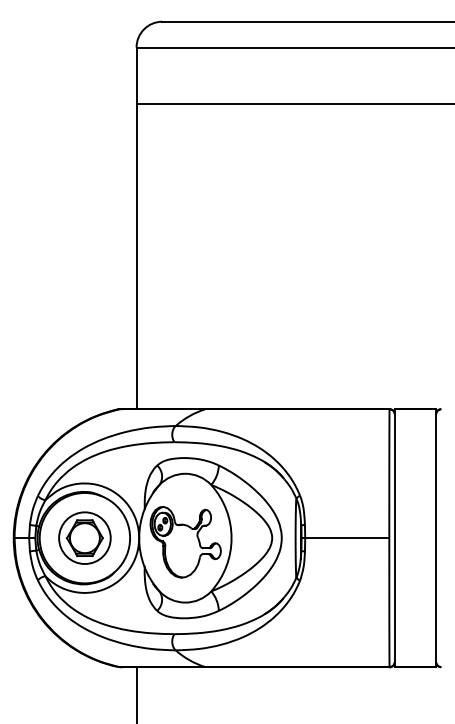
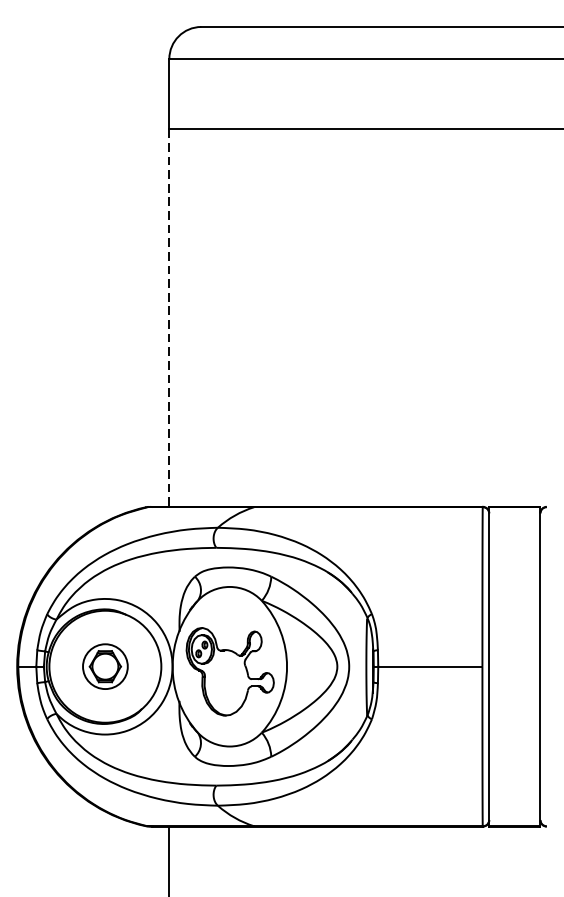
line: (136, 257) -> (169, 319), solid -> dashed
part: (84, 537) -> (104, 665), size x0.7

